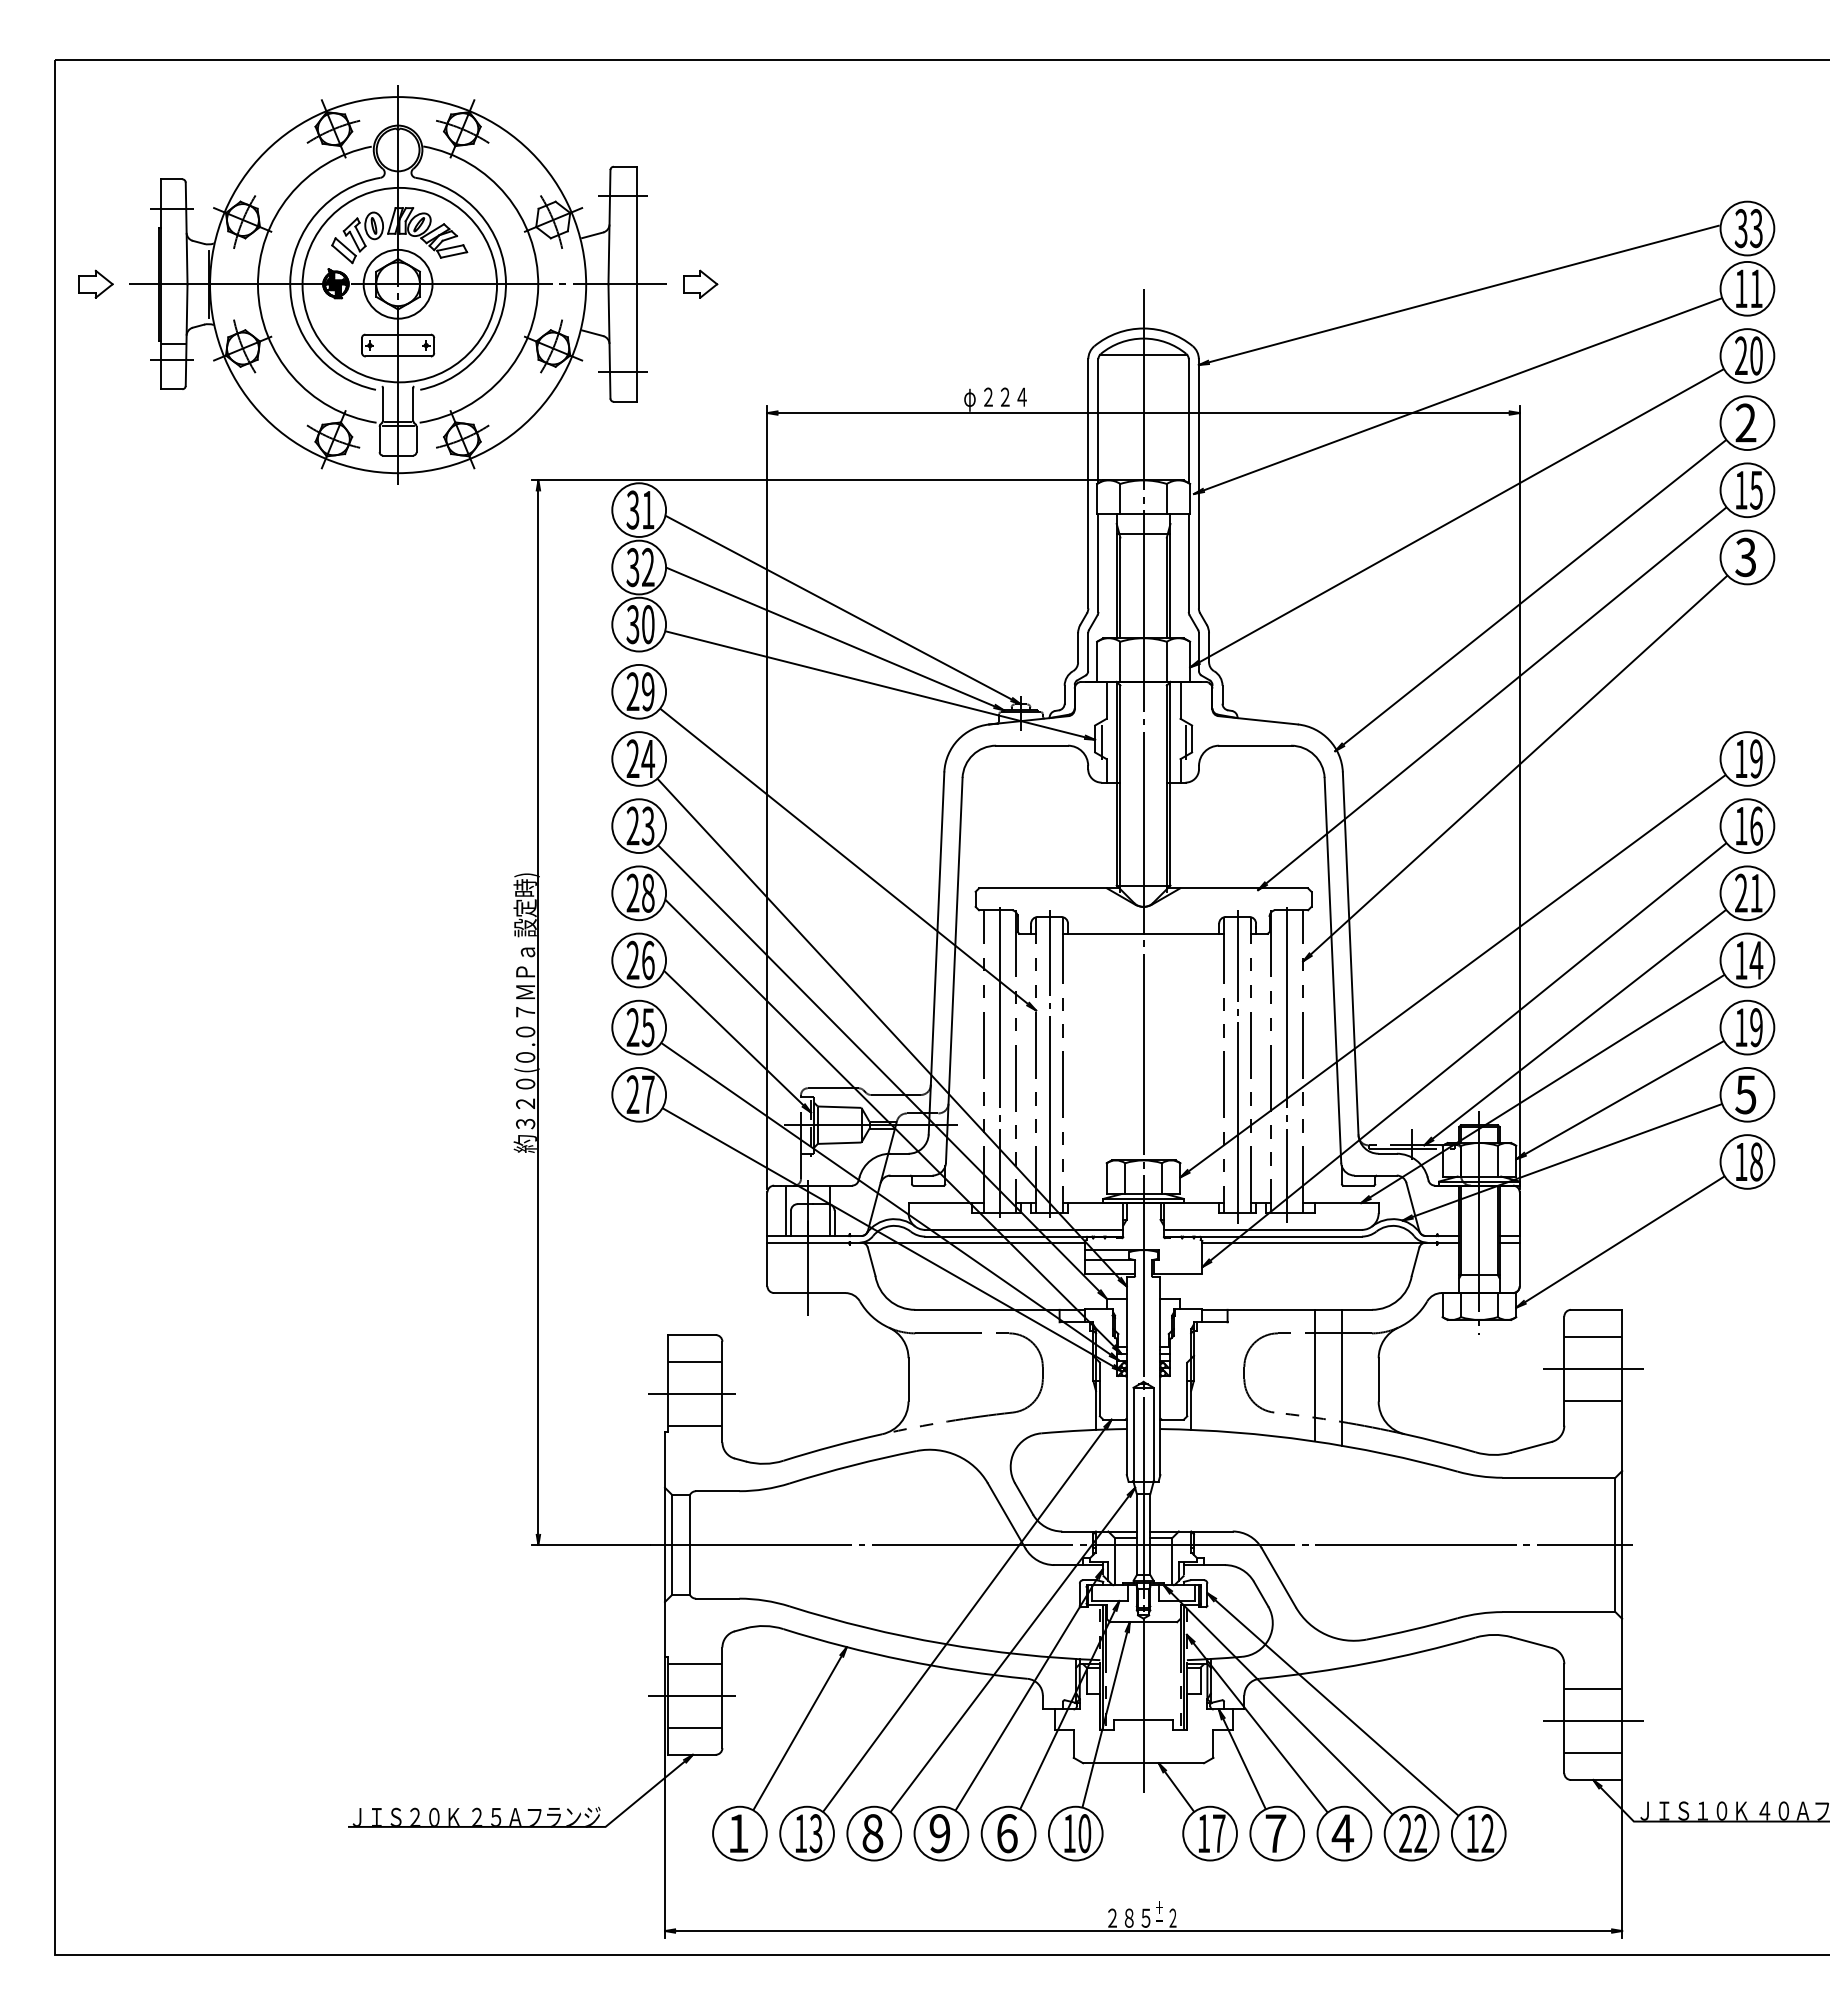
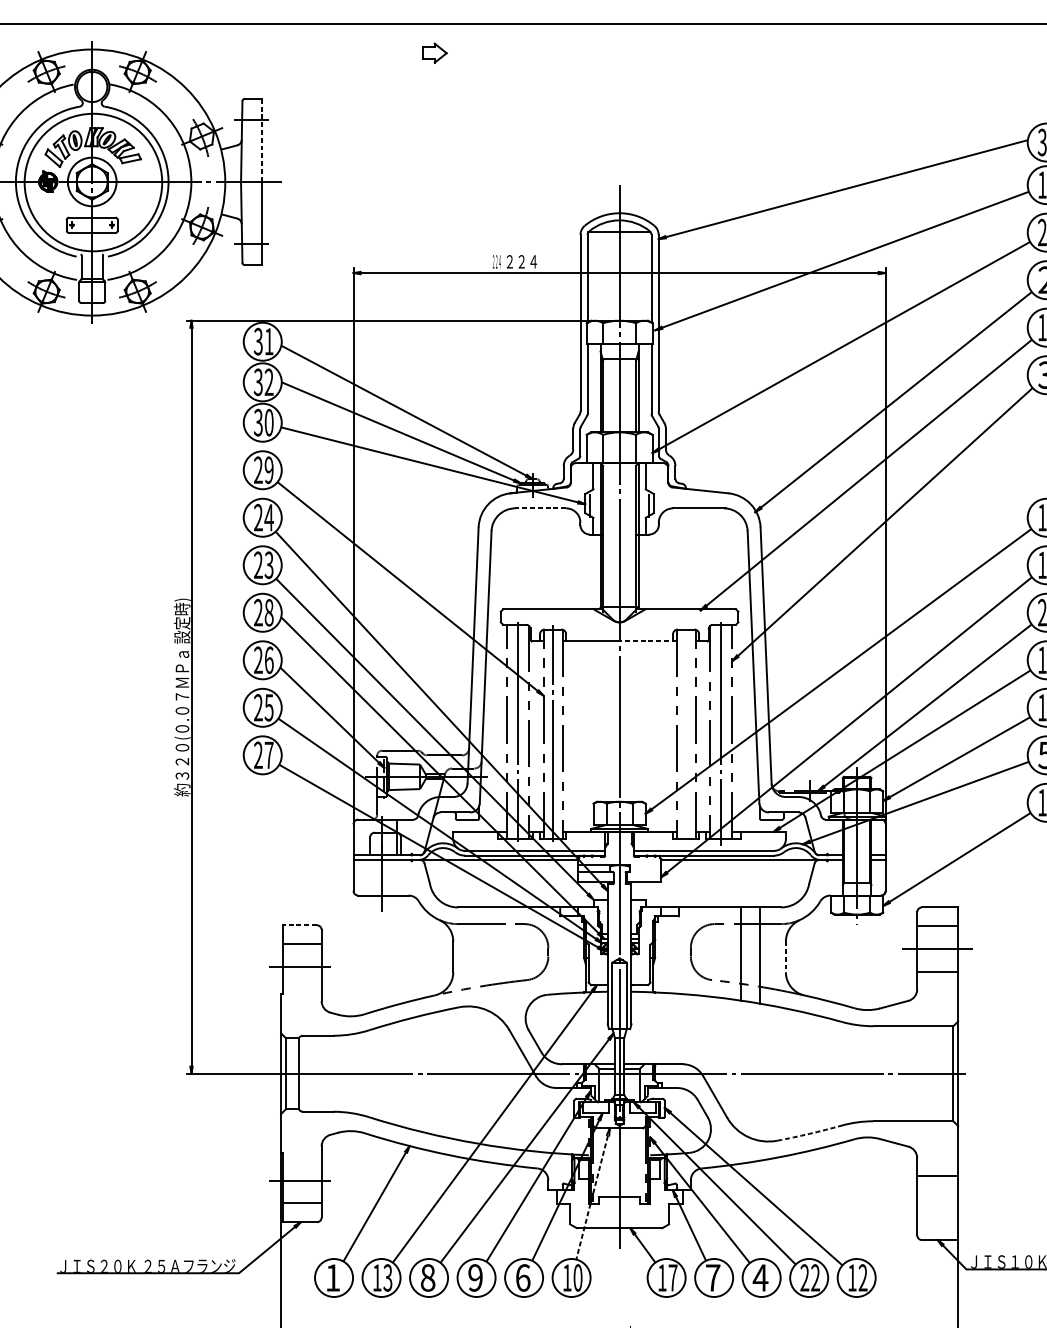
line: (637, 225) -> (261, 140), solid -> dashed
part: (700, 283) -> (434, 52), moved
text: (969, 399) -> (496, 263), φ -> ２２４
line: (1032, 745) -> (541, 508), solid -> dashed
line: (1183, 933) -> (647, 641), solid -> dashed
line: (1237, 1066) -> (686, 735), removed
line: (785, 1210) -> (366, 837), removed
line: (692, 1335) -> (300, 925), solid -> dashed
line: (1378, 1379) -> (785, 956), solid -> dashed
line: (695, 1425) -> (302, 989), removed
arc: (1412, 1629) -> (809, 1133), solid -> dashed
line: (695, 1664) -> (302, 1158), removed
line: (1106, 1714) -> (593, 1193), solid -> dashed
line: (1593, 1721) -> (937, 1198), removed
line: (1593, 1753) -> (937, 1221), removed

